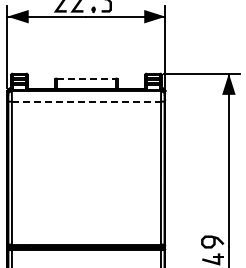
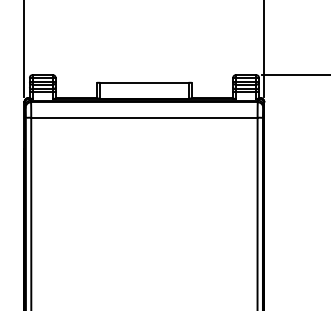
line: (86, 78) -> (144, 82), dashed -> solid
line: (86, 101) -> (144, 117), dashed -> solid

